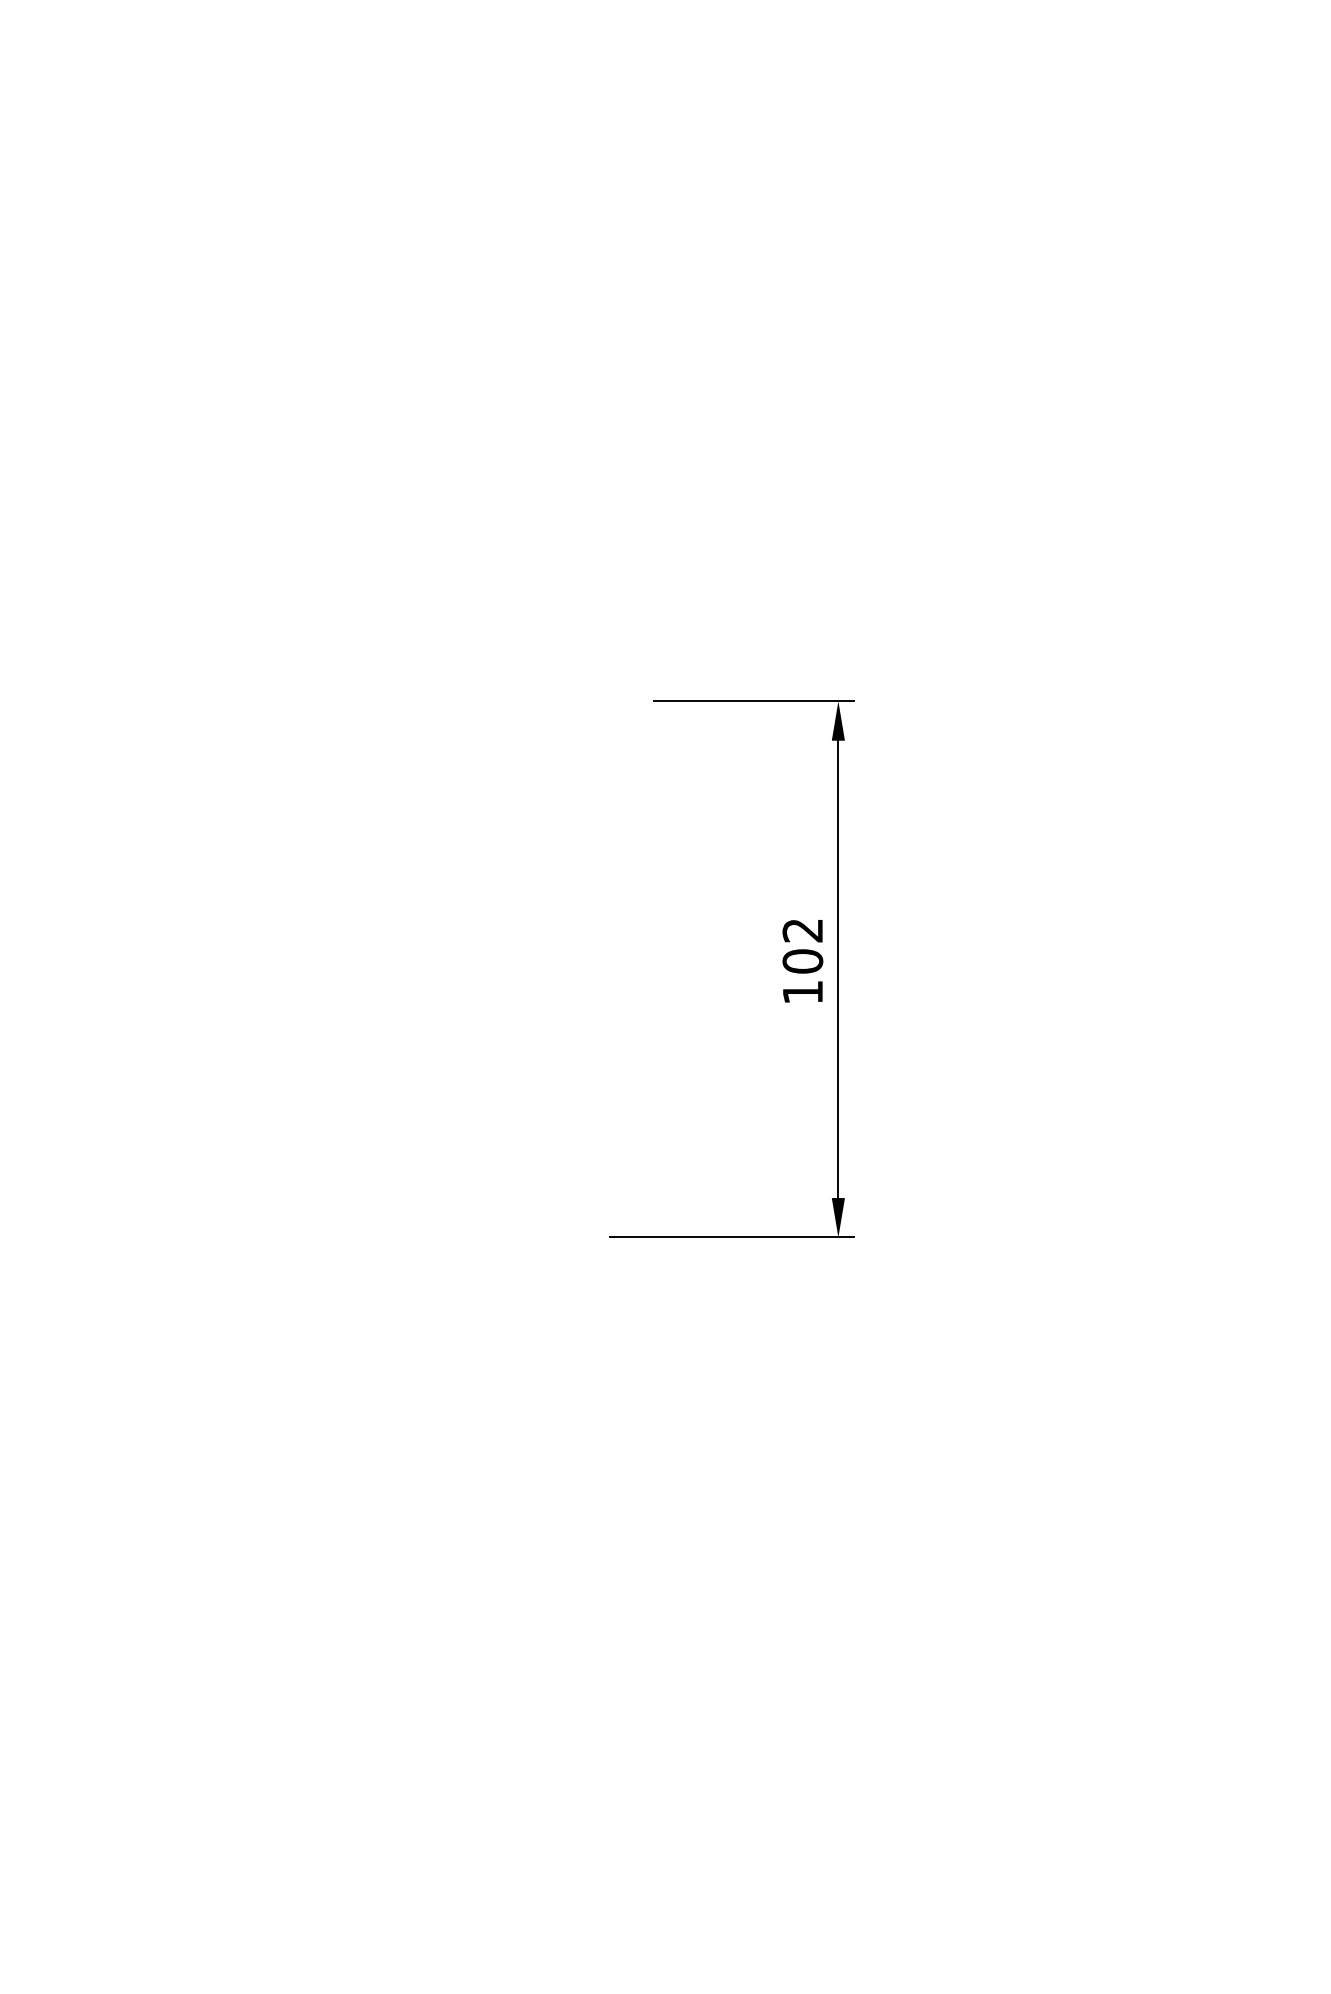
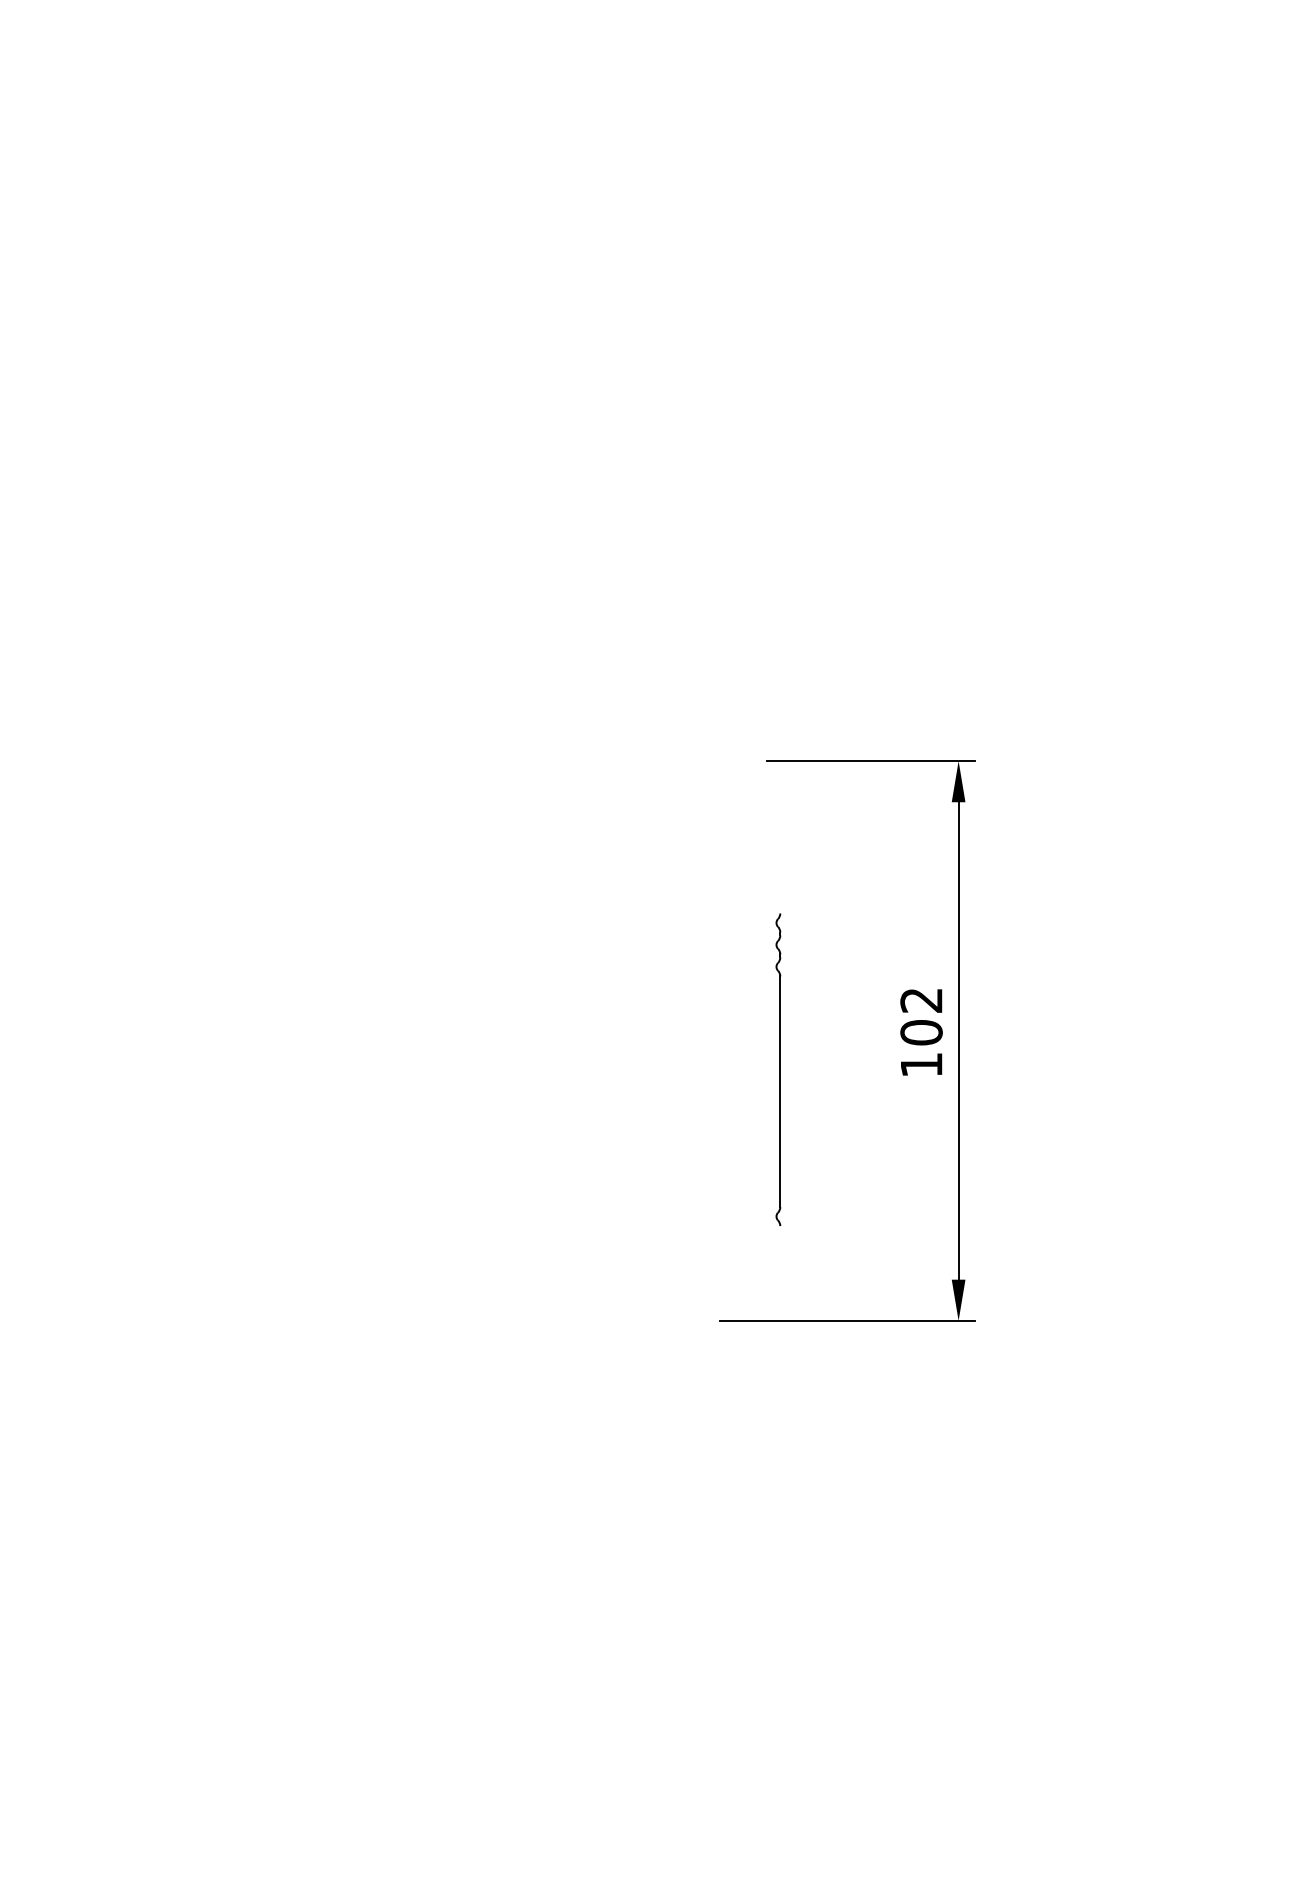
part: (665, 996) -> (778, 1069), added

